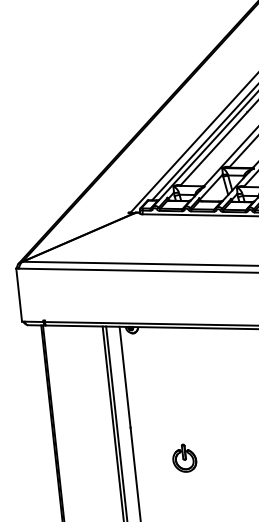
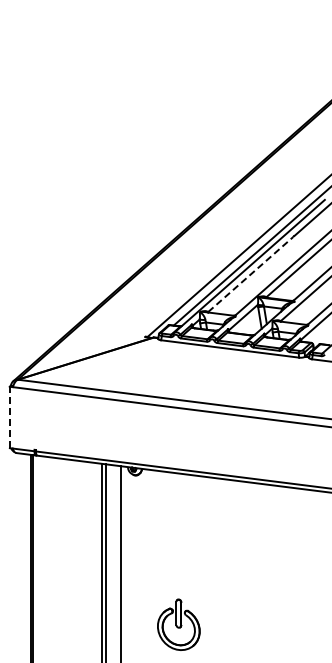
line: (213, 149) -> (250, 274), solid -> dashed
line: (18, 295) -> (9, 417), solid -> dashed
part: (184, 458) -> (178, 624), size x1.6

